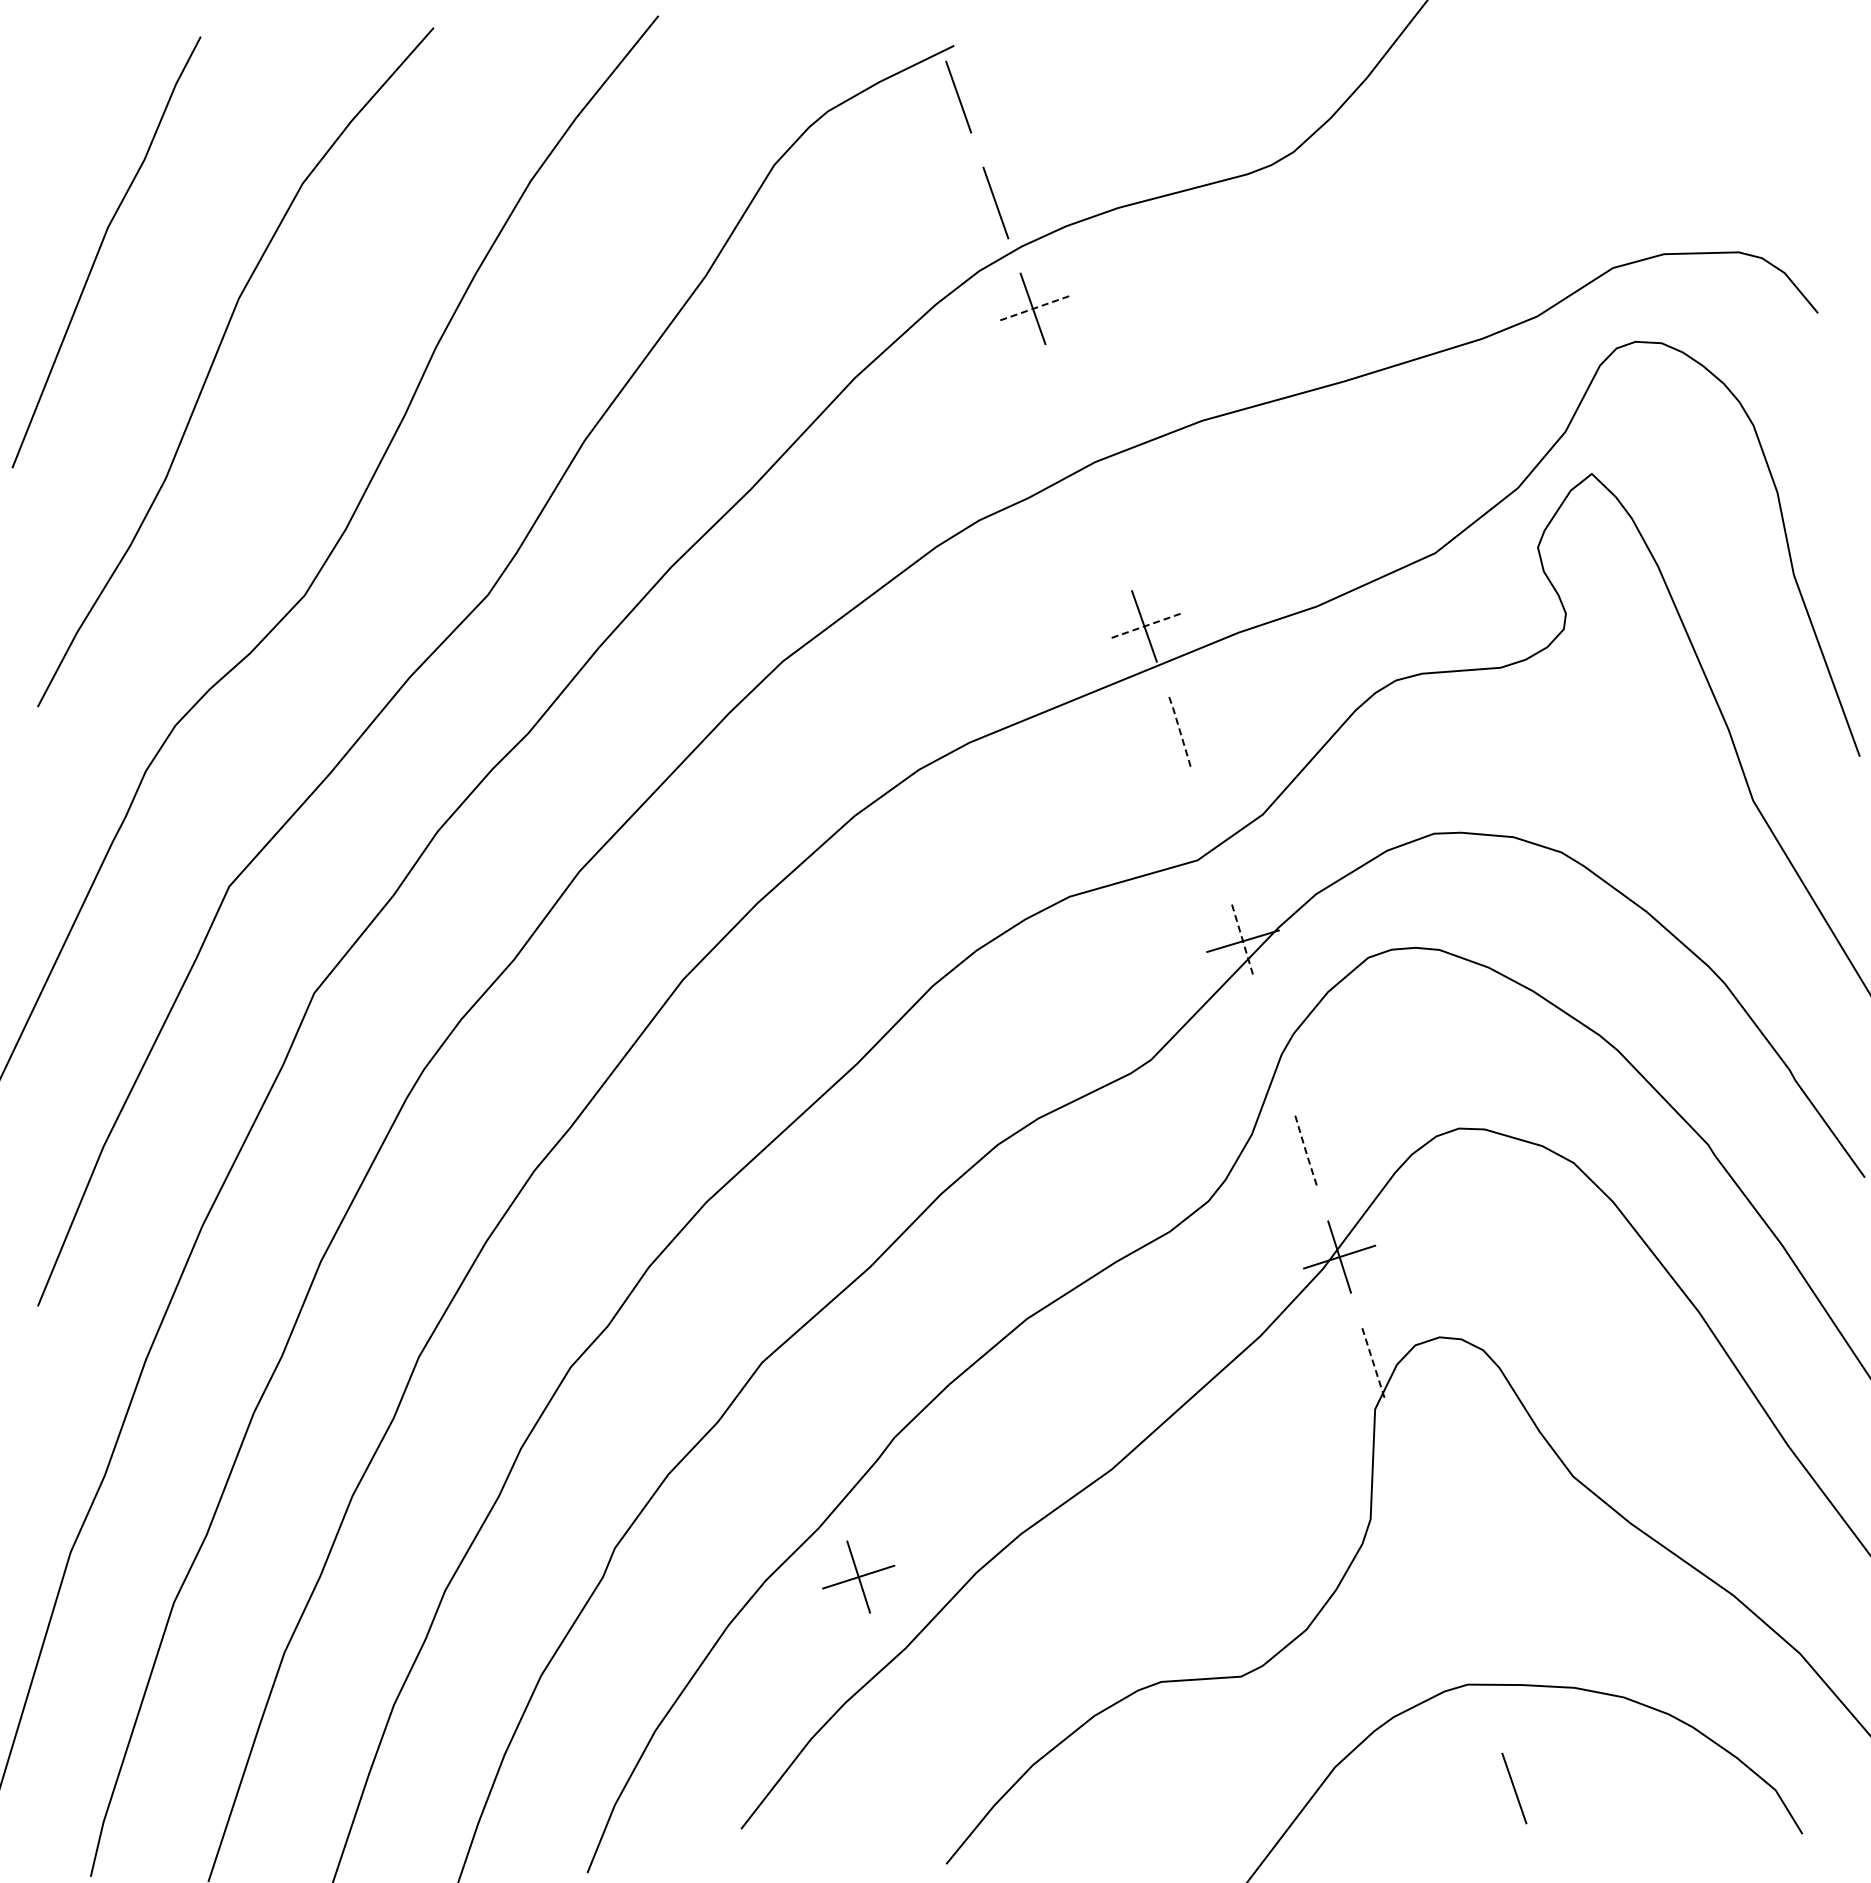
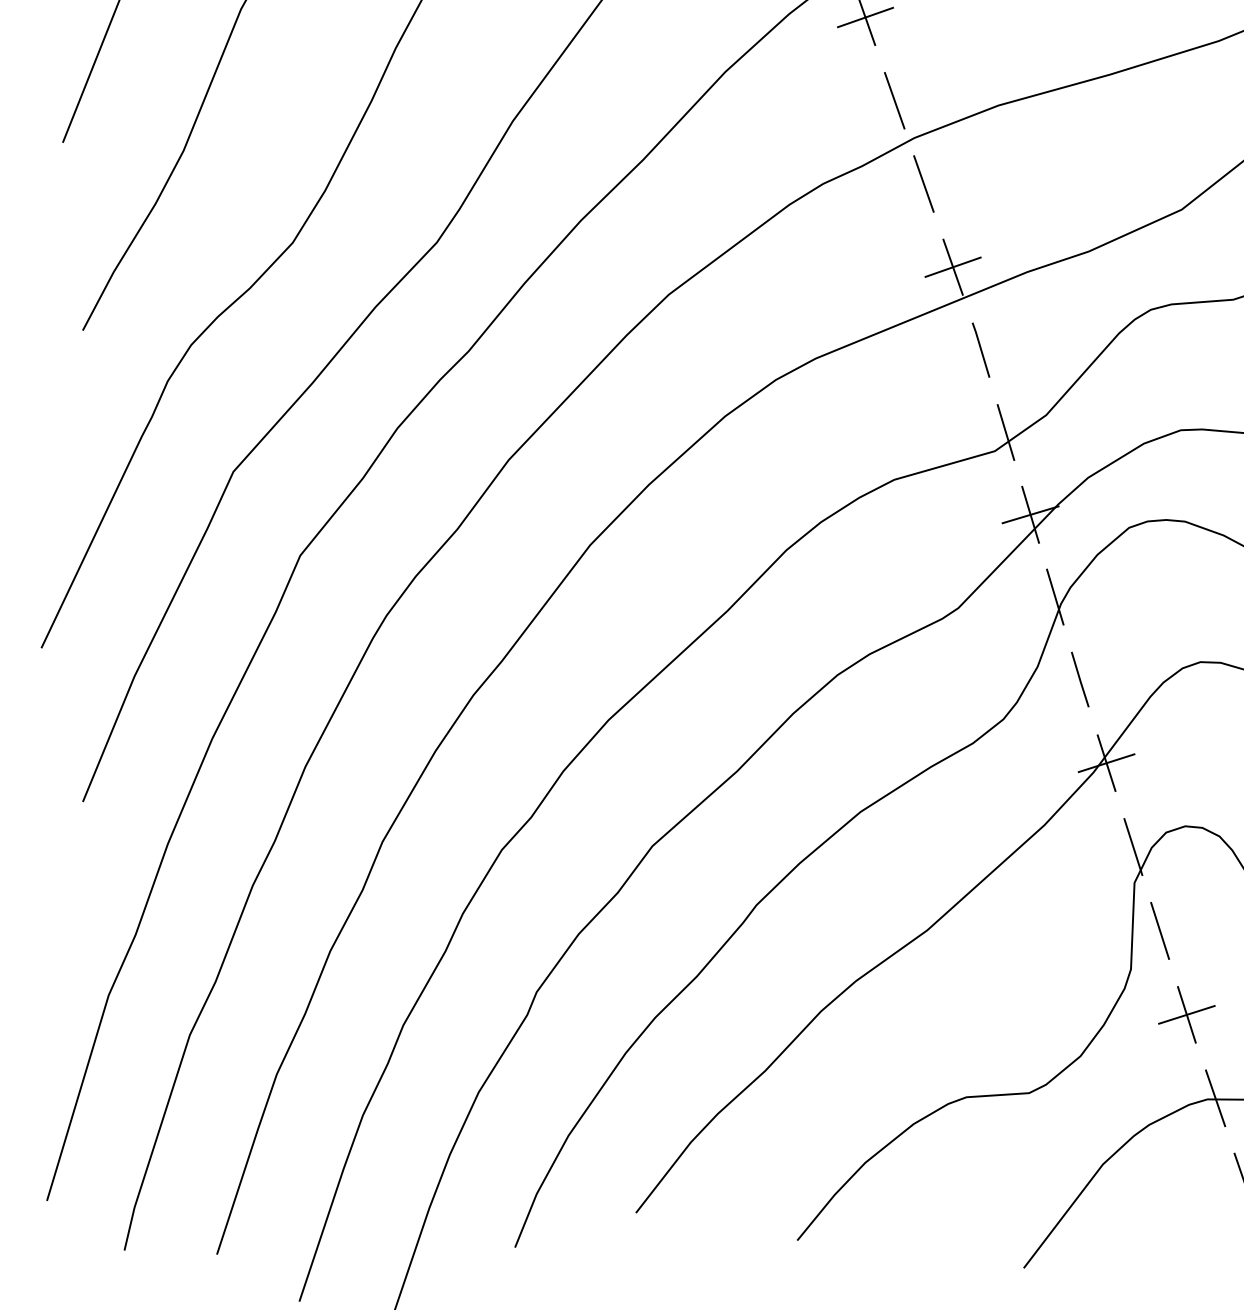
line: (1033, 308) -> (865, 17), dashed -> solid
line: (1069, 414) -> (894, 100), added
line: (1106, 520) -> (923, 183), added
line: (1144, 626) -> (953, 267), dashed -> solid
line: (1180, 731) -> (981, 349), dashed -> solid
line: (1211, 836) -> (1005, 432), added
line: (1243, 941) -> (1031, 515), dashed -> solid
line: (1273, 1045) -> (1054, 596), added
line: (1306, 1151) -> (1080, 680), dashed -> solid
line: (1373, 1364) -> (1133, 847), dashed -> solid
line: (1407, 1469) -> (1159, 930), added
part: (858, 1576) -> (1186, 1014), moved
line: (1478, 1682) -> (1215, 1097), added

